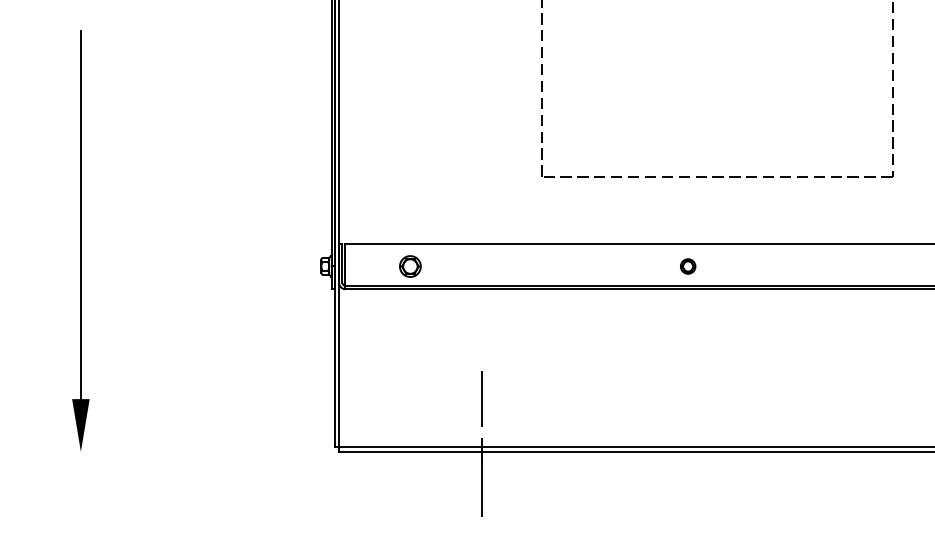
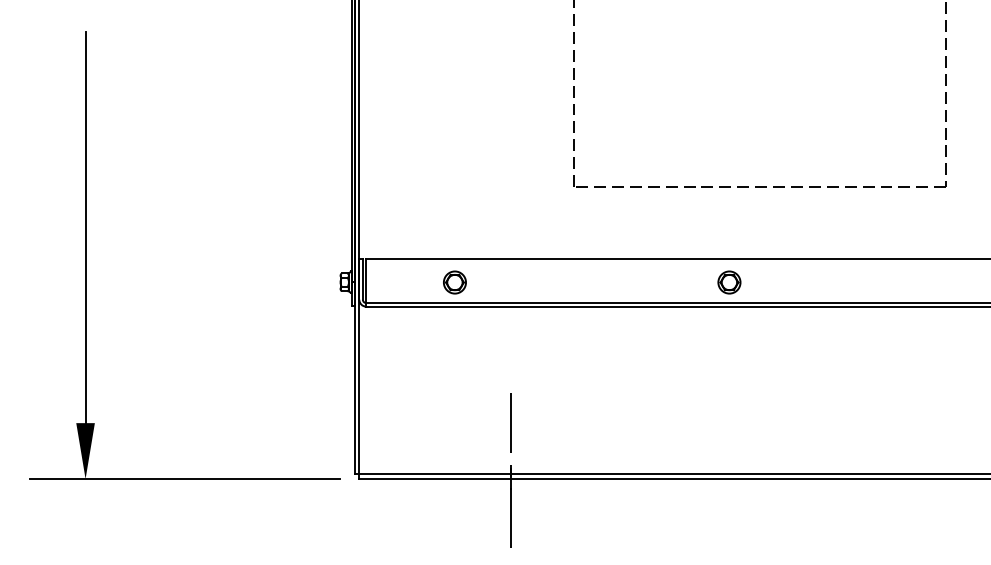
part: (409, 266) -> (454, 282), moved
part: (688, 266) -> (729, 282), size x1.43
line: (174, 451) -> (184, 478), added

